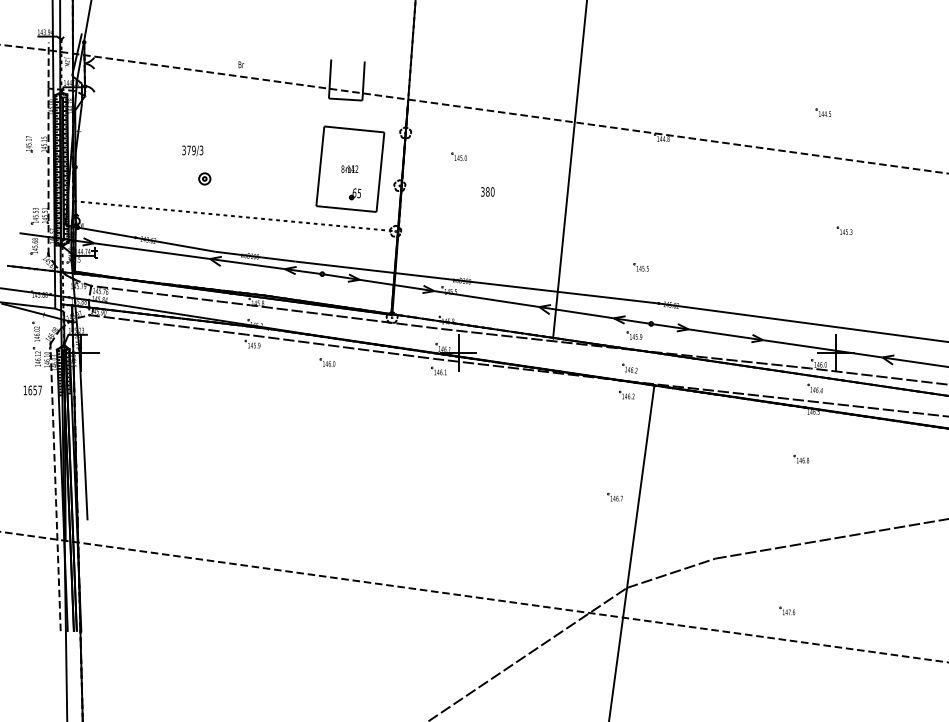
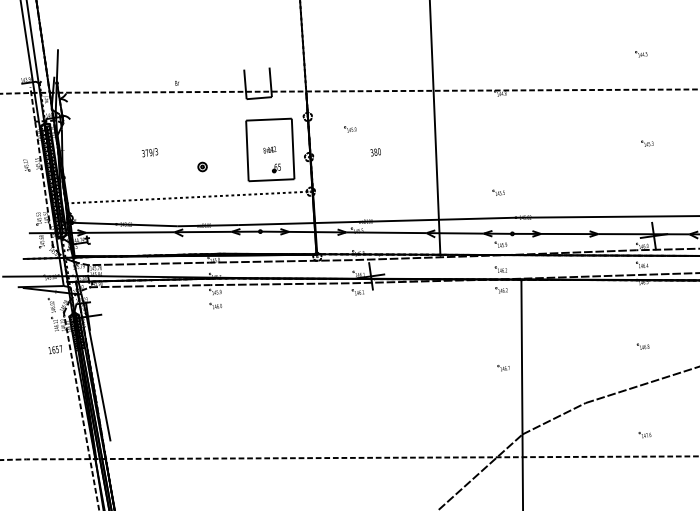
part: (823, 112) -> (641, 53), moved
part: (204, 178) -> (202, 166), moved
part: (327, 362) -> (215, 305), moved
part: (801, 458) -> (643, 345), moved

